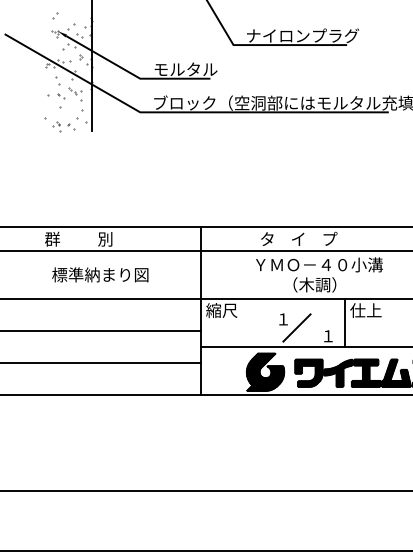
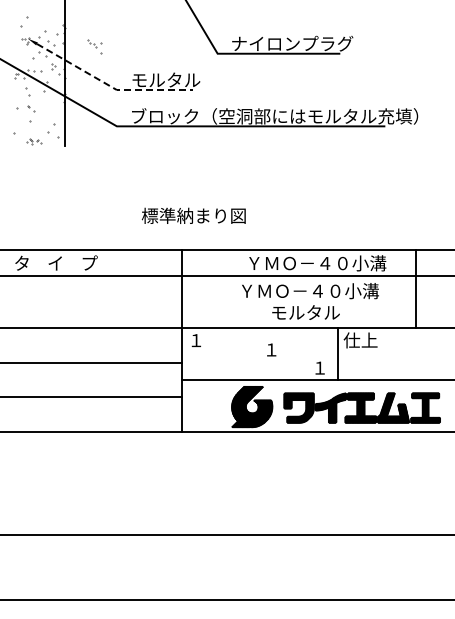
part: (54, 16) -> (24, 22), size x1.6
line: (134, 75) -> (110, 86), solid -> dashed
part: (75, 93) -> (94, 46), moved
part: (63, 126) -> (34, 141), size x0.6
text: (83, 239) -> (55, 263), 群          別 -> タ    イ    プ
text: (325, 239) -> (316, 263), タ    イ    プ -> ＹＭＯ－４０小溝
text: (100, 274) -> (193, 215), moved
text: (314, 284) -> (305, 312), （木調） -> モルタル
text: (221, 310) -> (204, 340), 縮尺 -> １
line: (296, 327) -> (285, 358), removed

